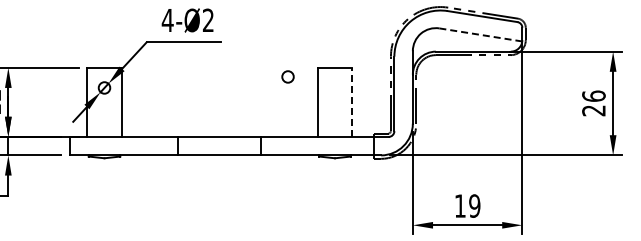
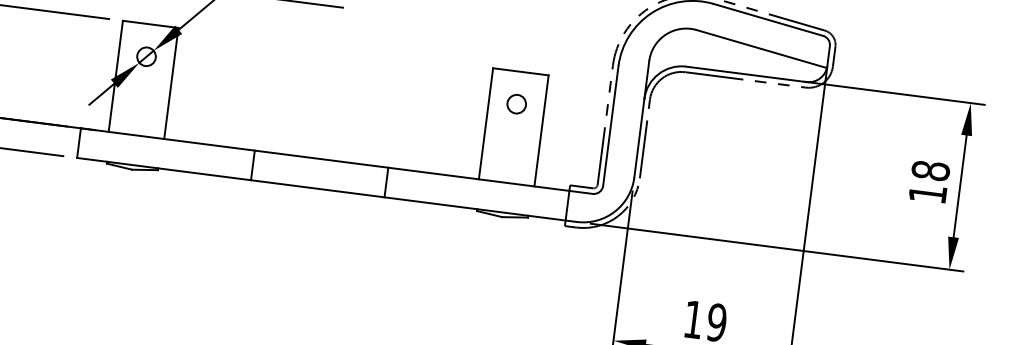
line: (480, 34) -> (761, 48), dashed -> solid
circle: (287, 76) -> (515, 103), moved
line: (352, 102) -> (541, 131), dashed -> solid
text: (593, 103) -> (928, 182), 26 -> 18

